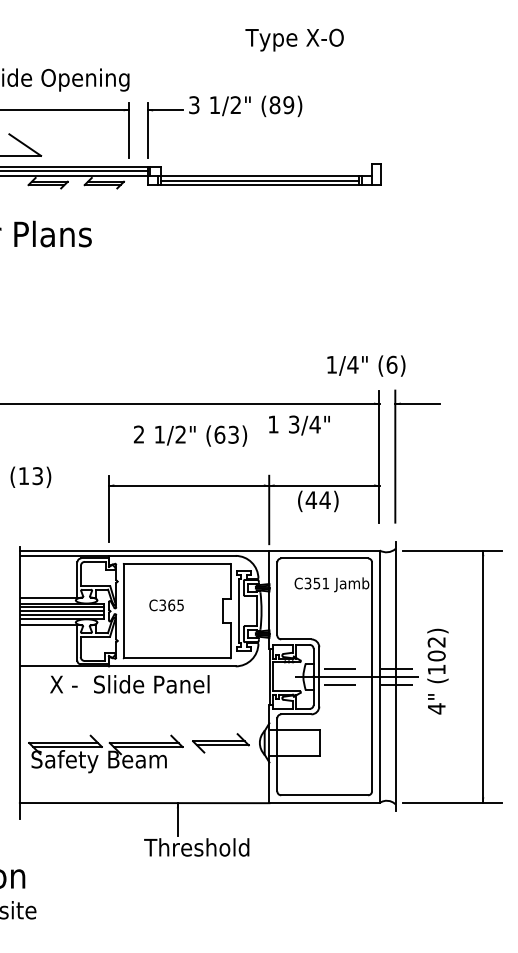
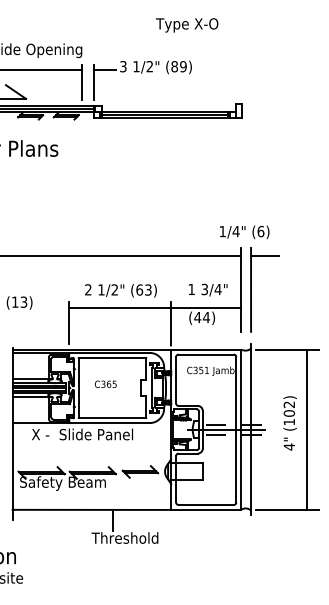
text: (366, 364) -> (244, 231), moved
text: (299, 424) -> (208, 289), moved
text: (189, 435) -> (120, 290), moved
text: (436, 671) -> (289, 423), moved

